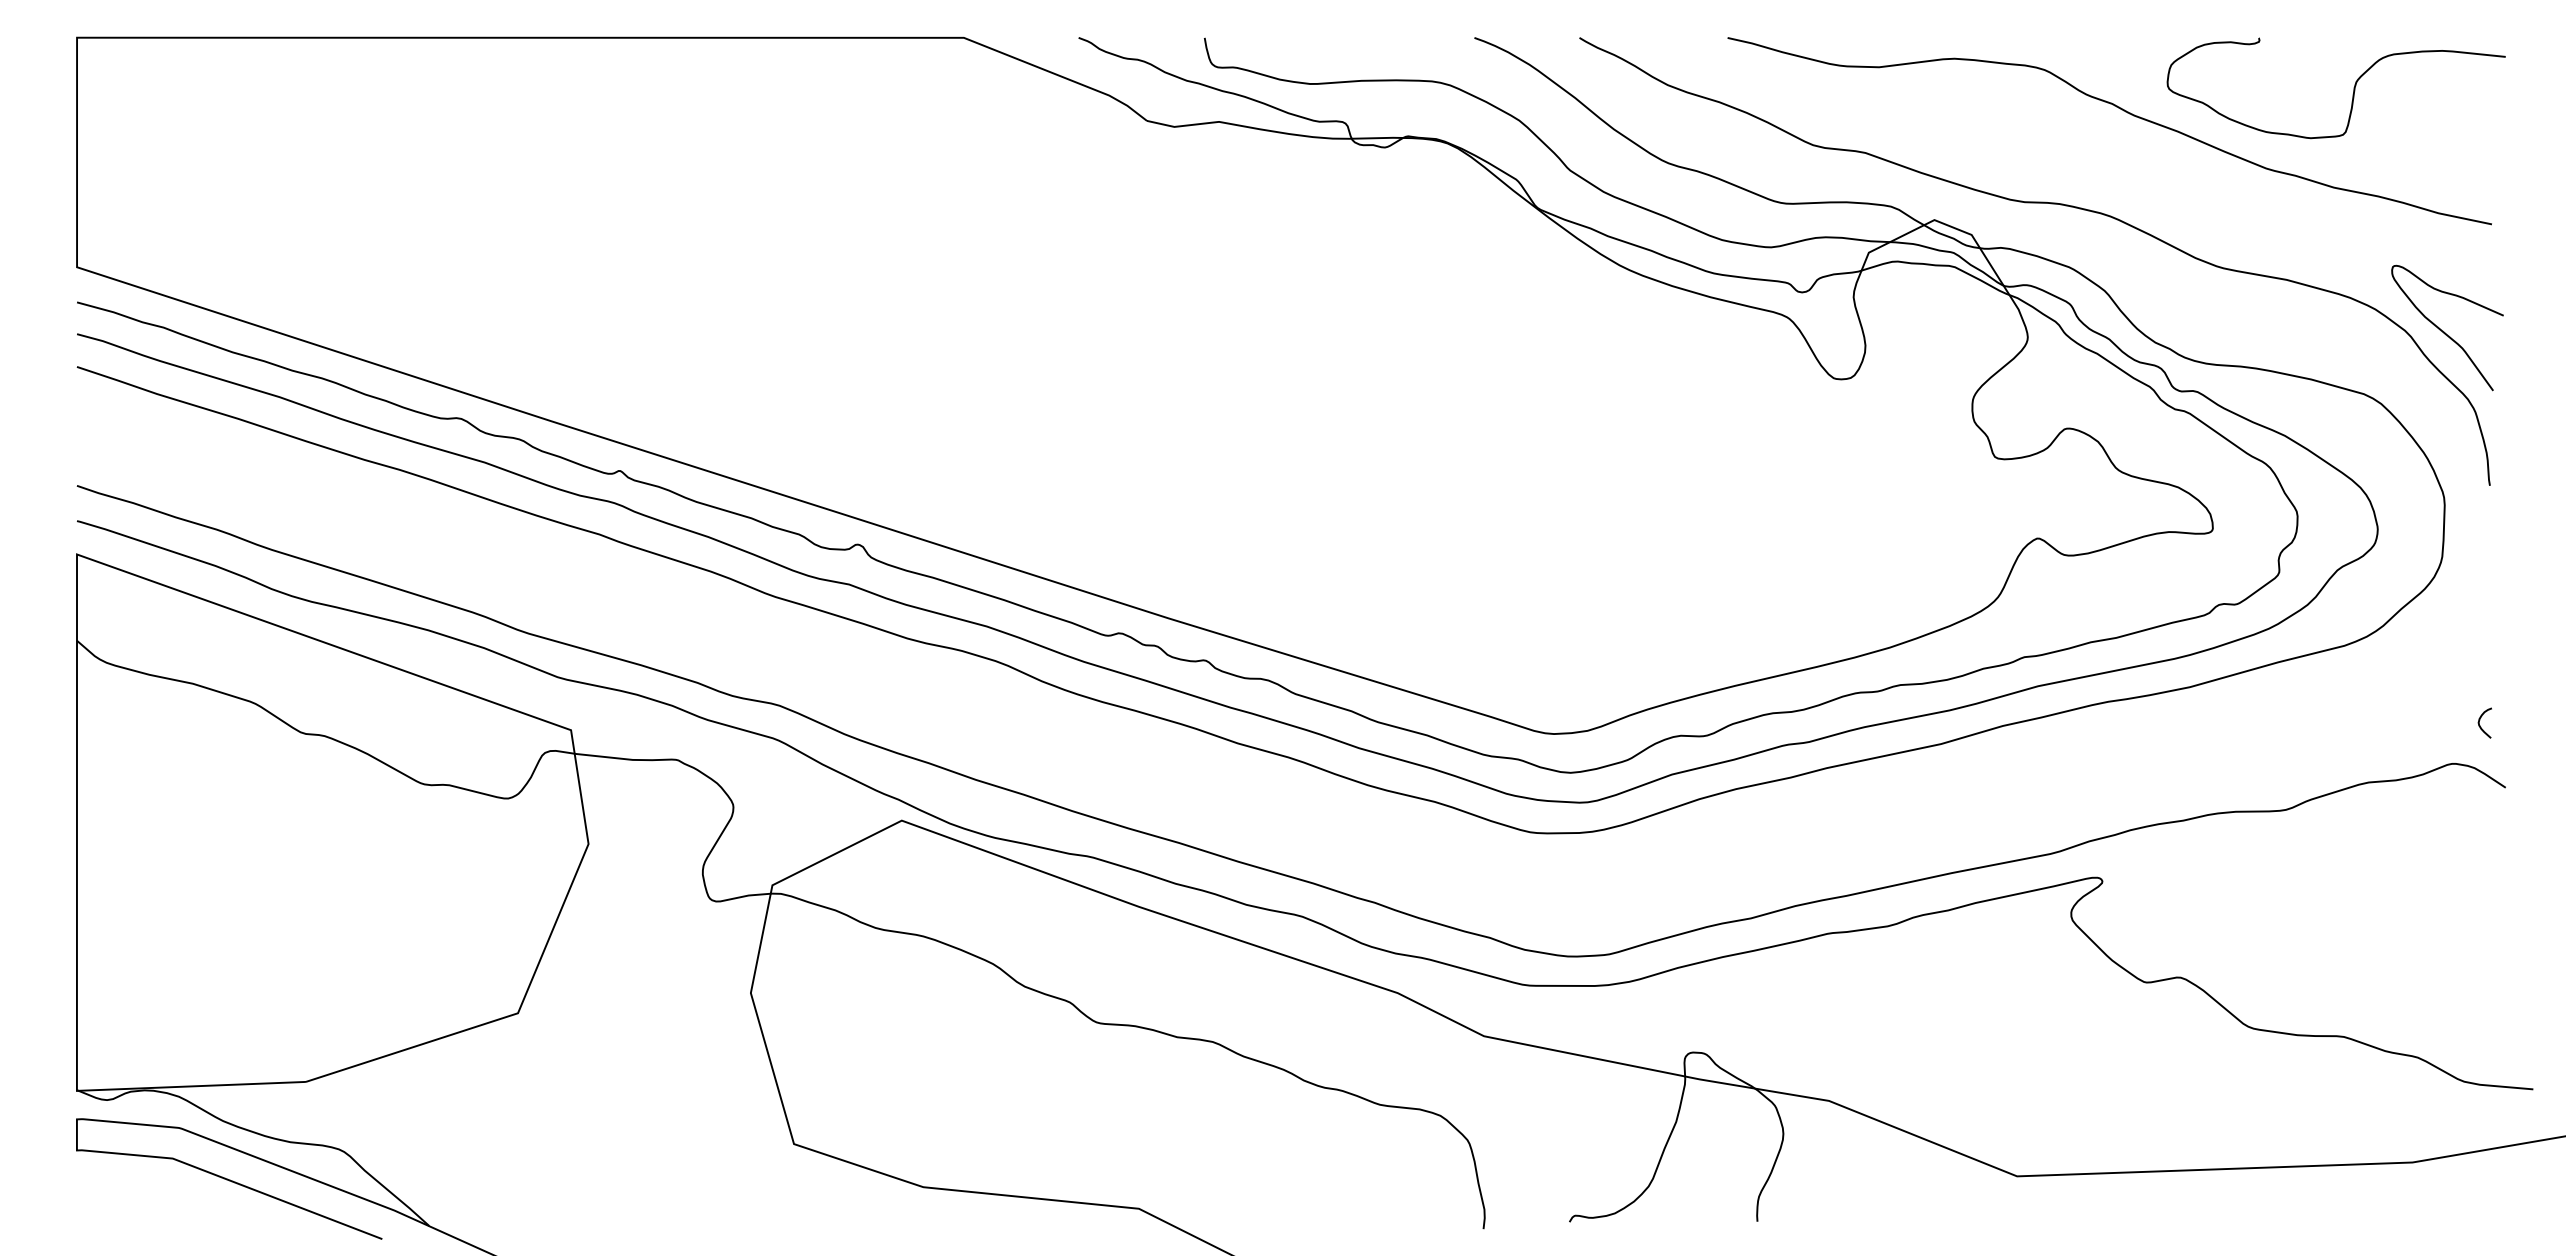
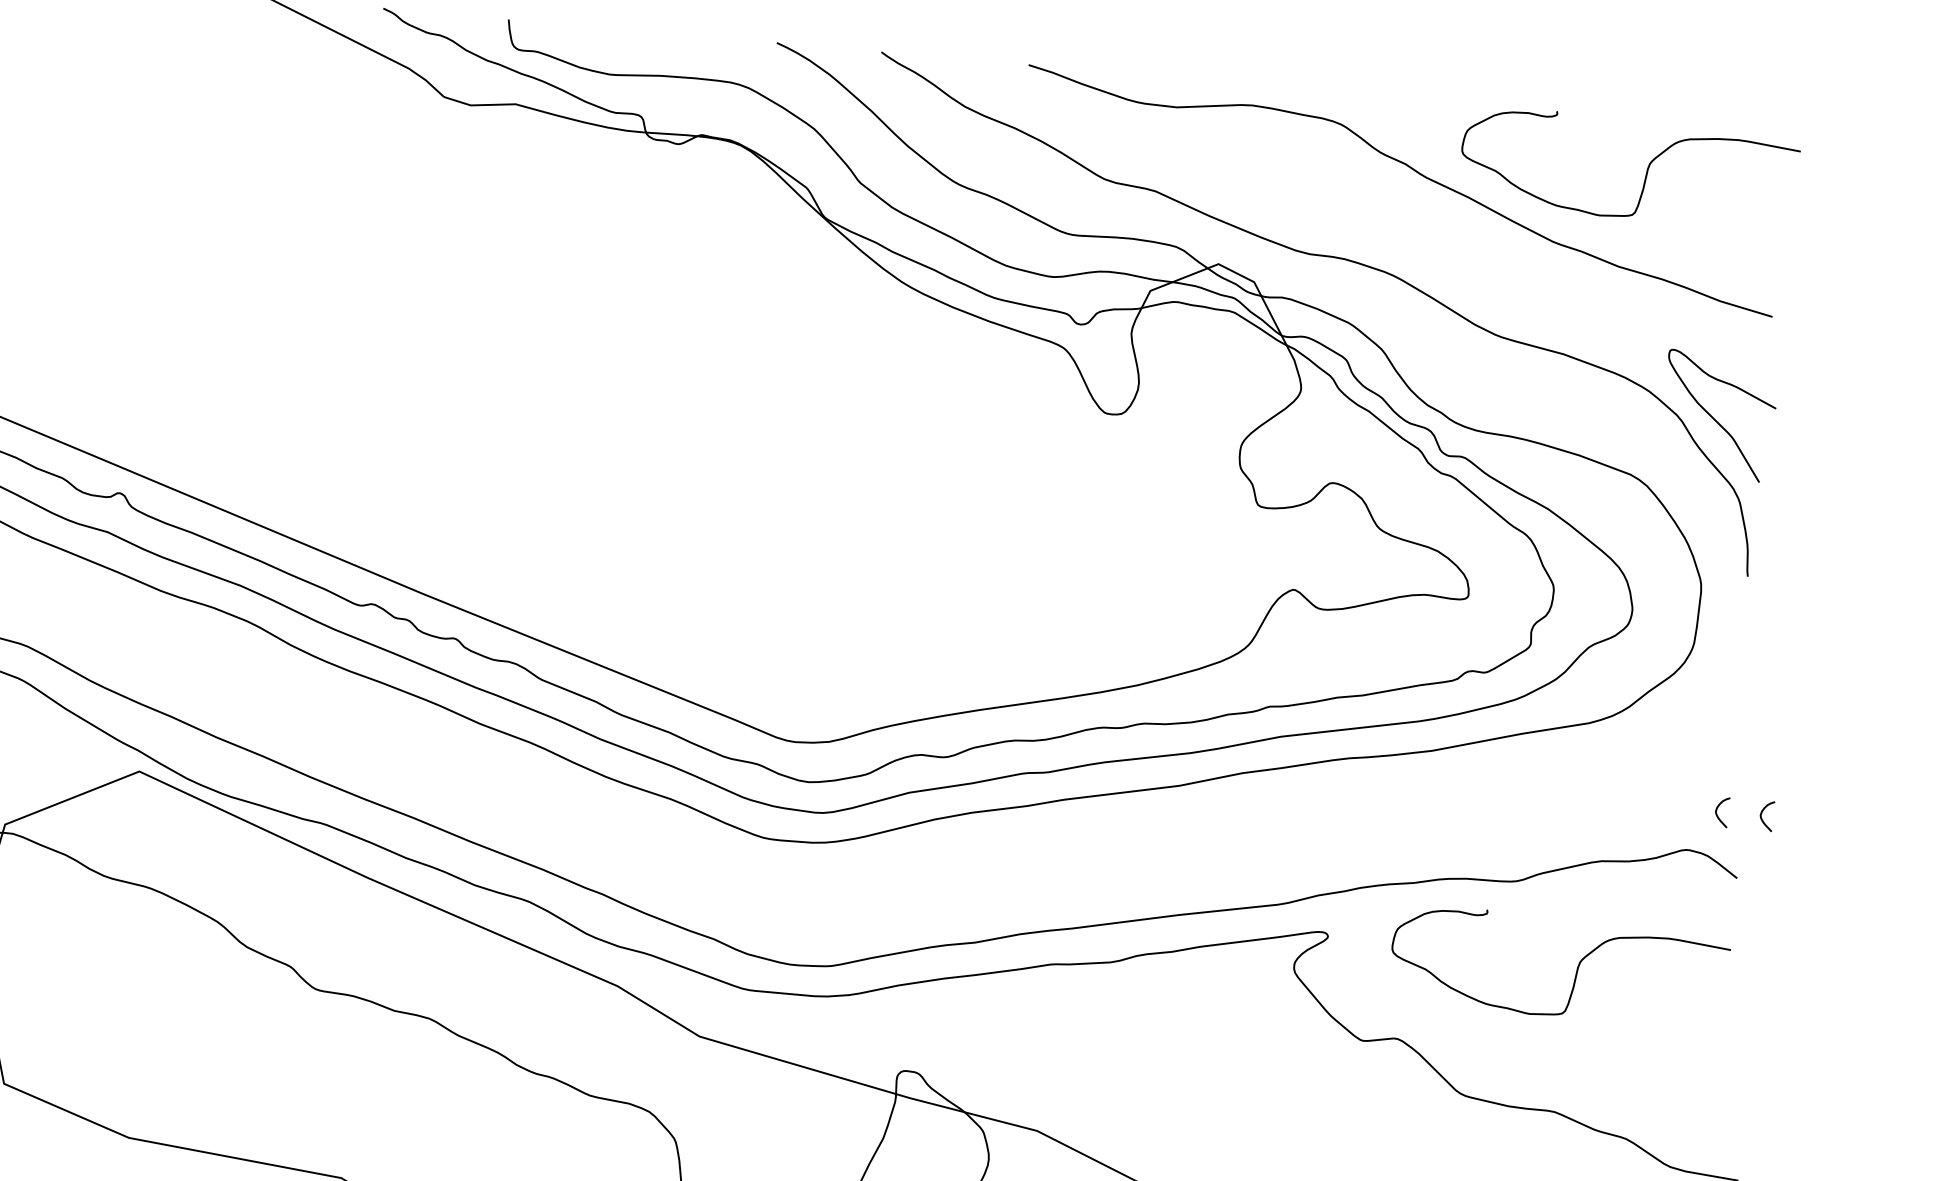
curve: (2525, 720) -> (1762, 813), added
curve: (2353, 891) -> (1576, 968), added

